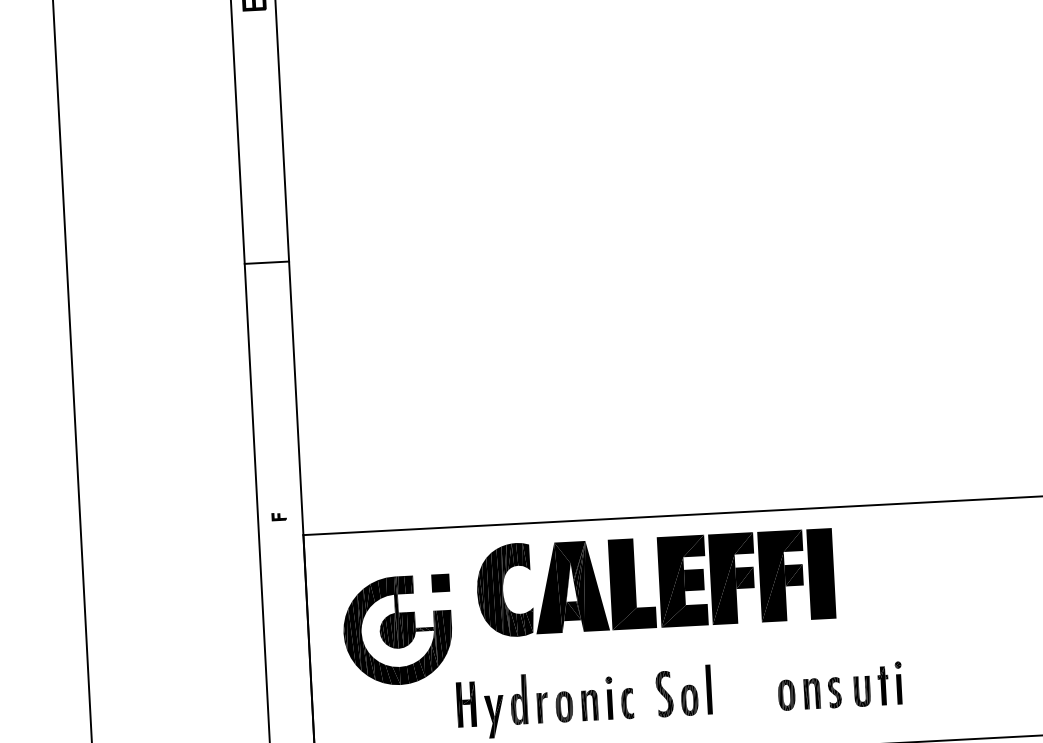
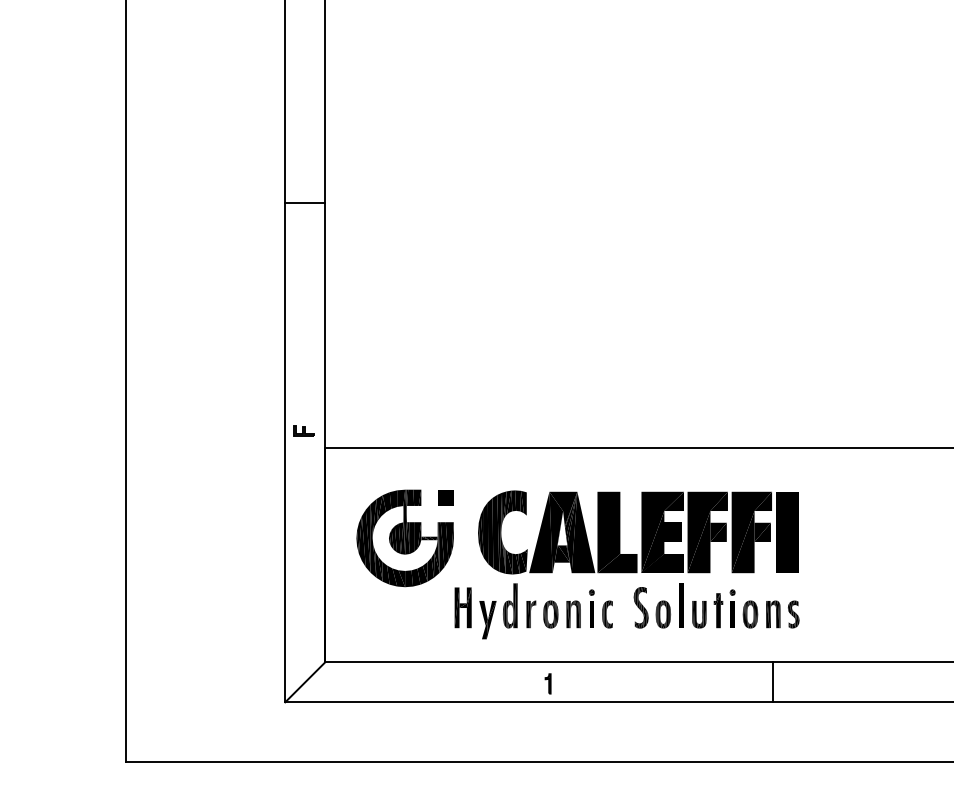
part: (278, 516) -> (303, 430), size x1.67
part: (655, 582) -> (638, 532), moved
part: (877, 683) -> (713, 608), moved

